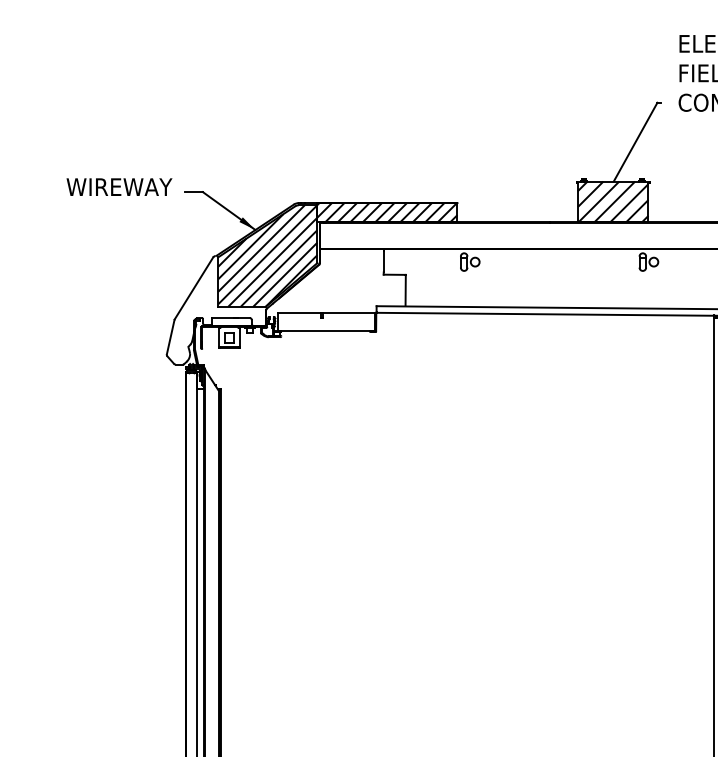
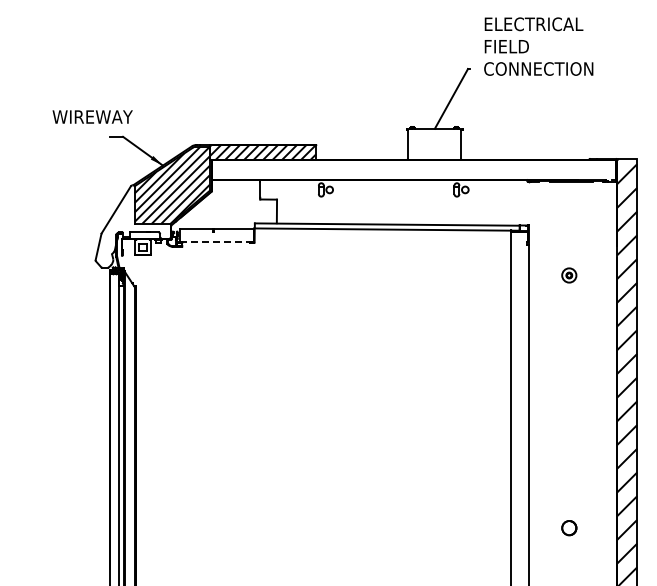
text: (119, 186) -> (92, 116), moved
hatch: (613, 200) -> (434, 143), removed
line: (326, 331) -> (216, 242), solid -> dashed

